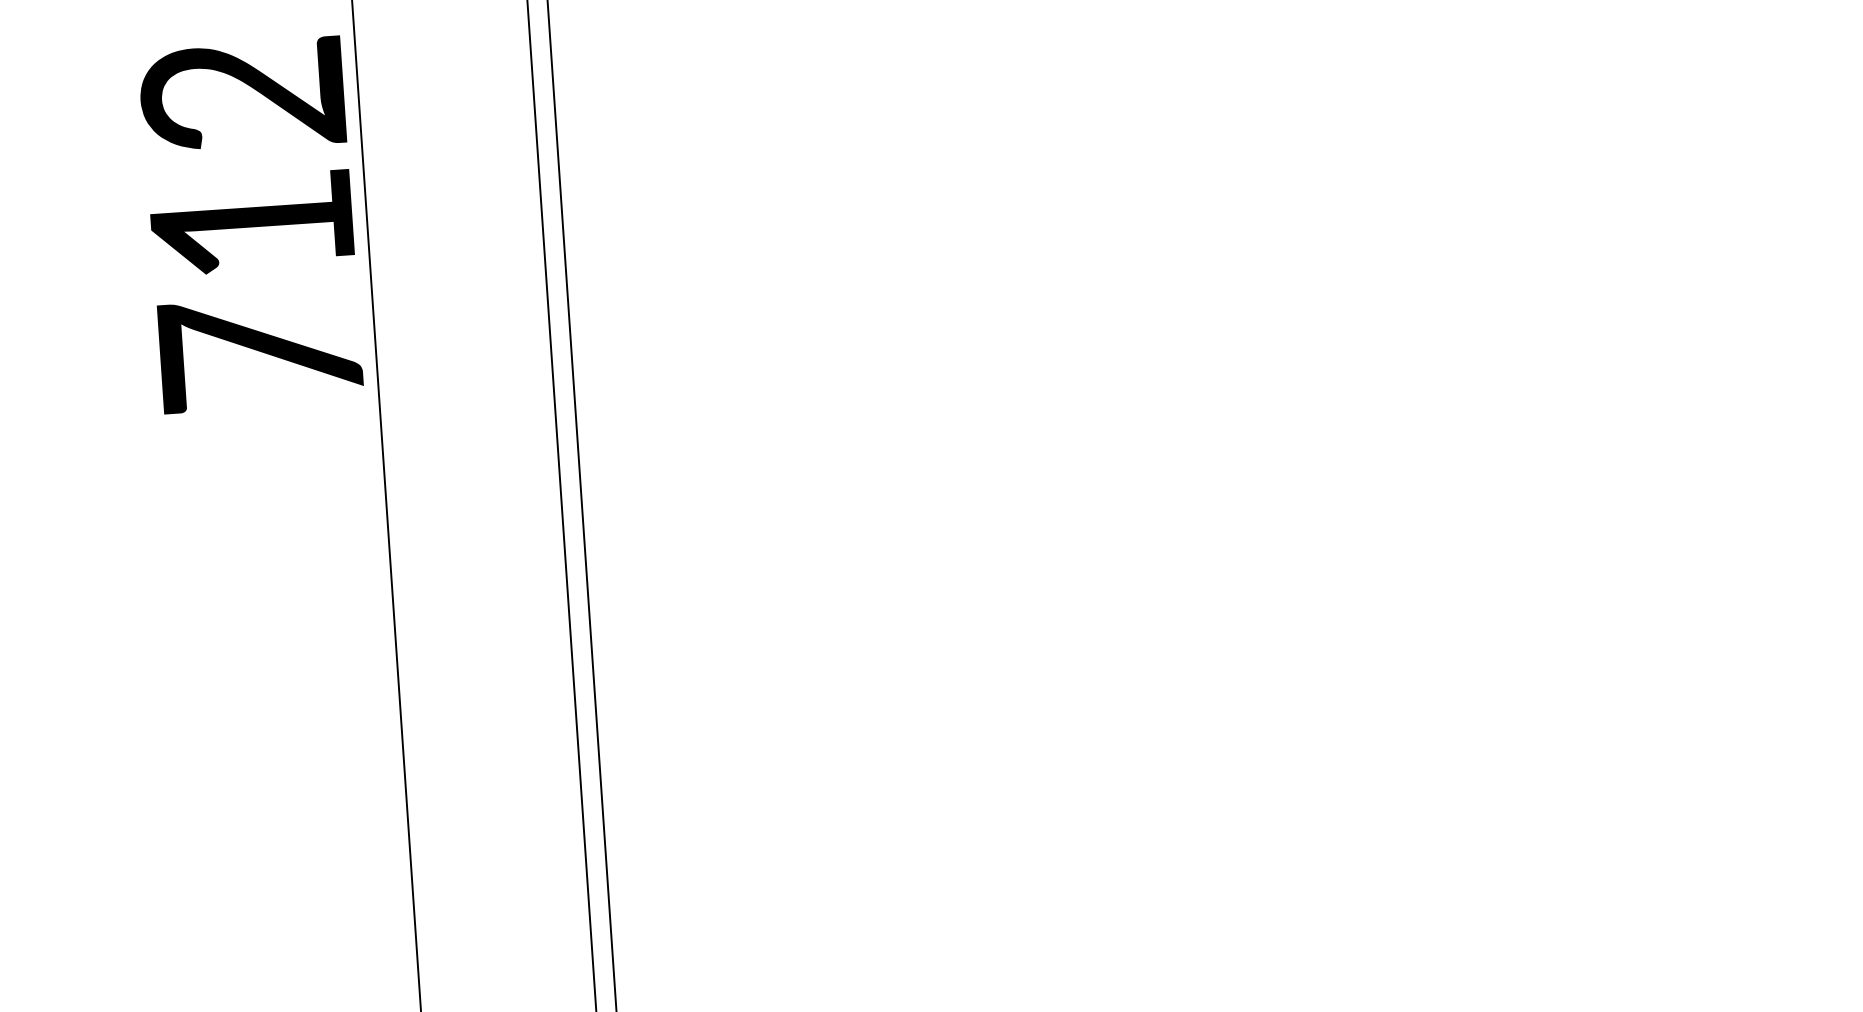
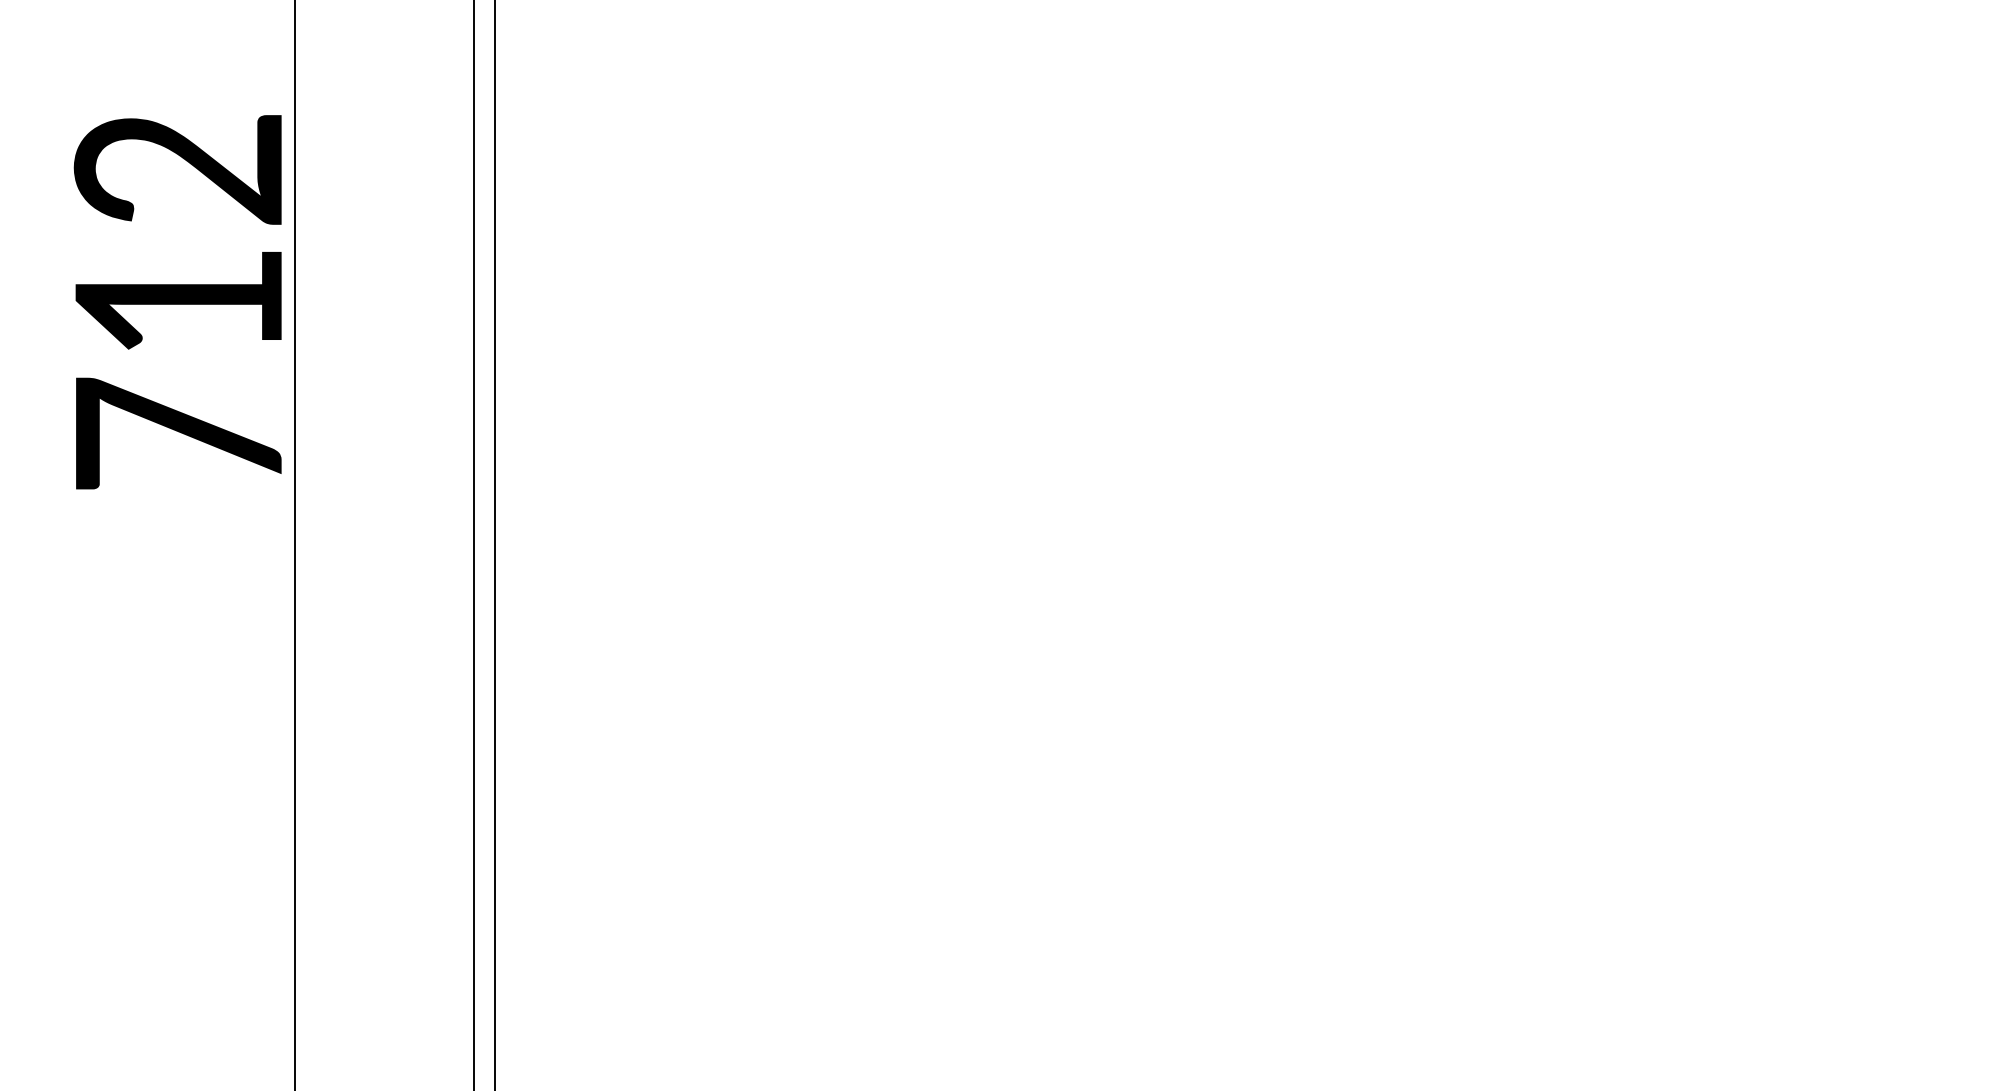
text: (250, 225) -> (177, 302), moved

